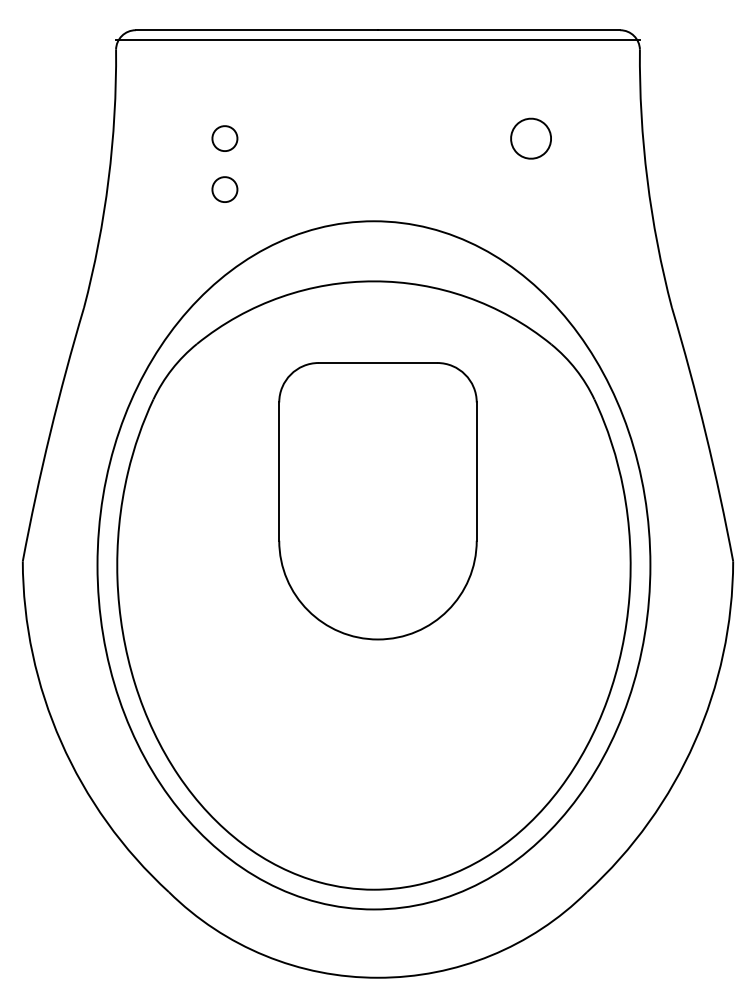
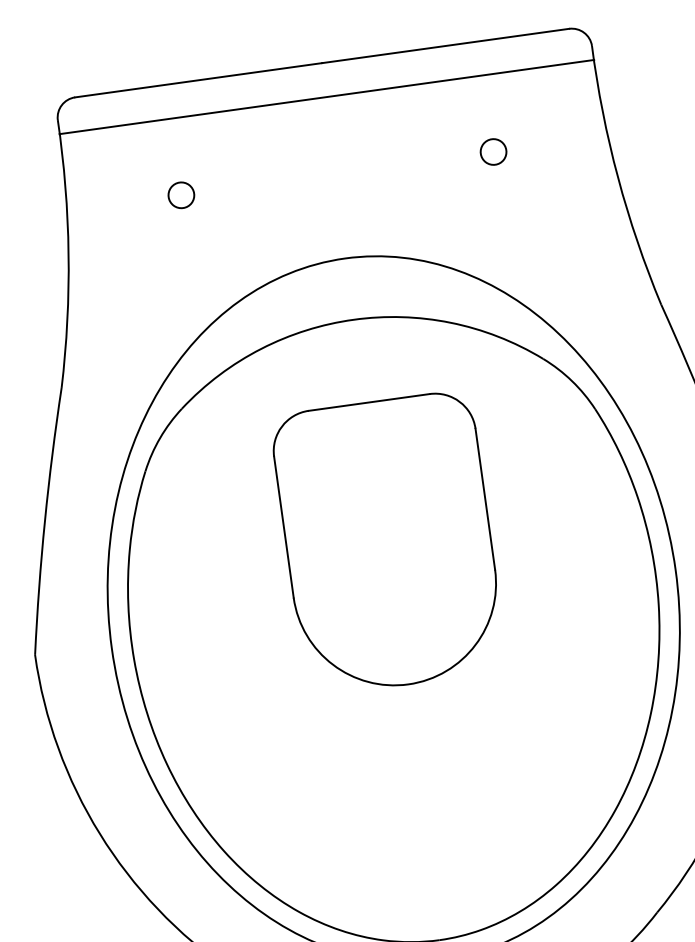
line: (377, 39) -> (326, 97), moved
part: (530, 138) -> (492, 151), size x0.62
part: (224, 189) -> (188, 247), removed

